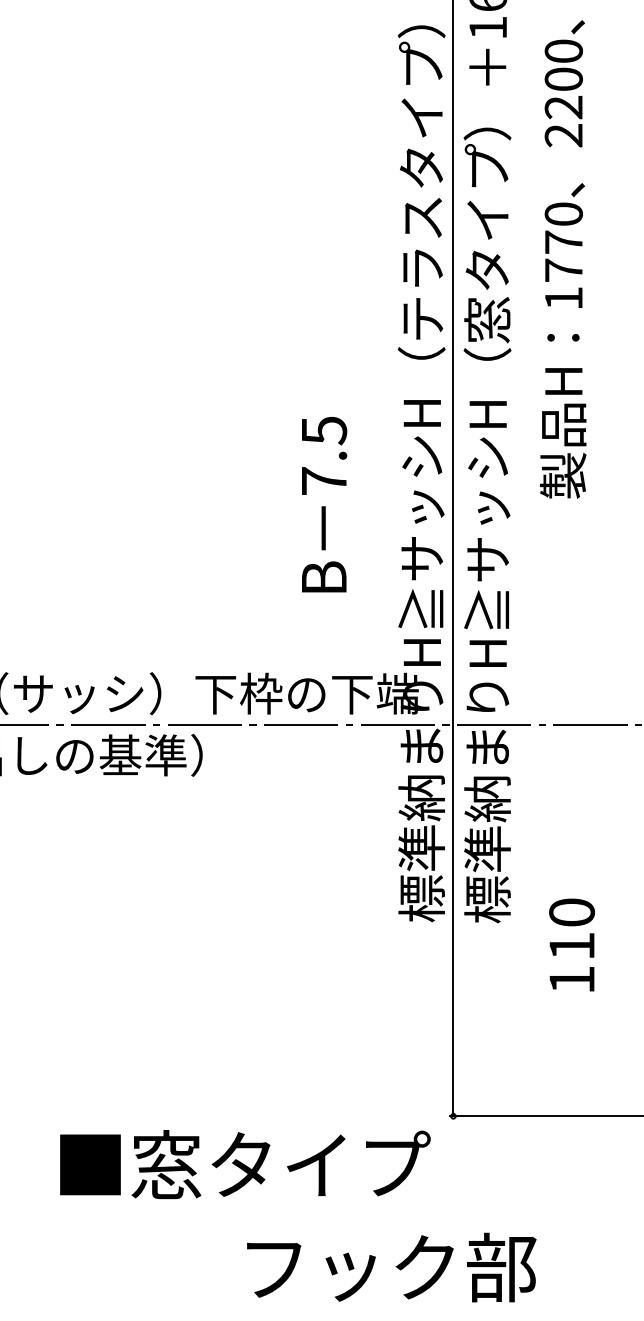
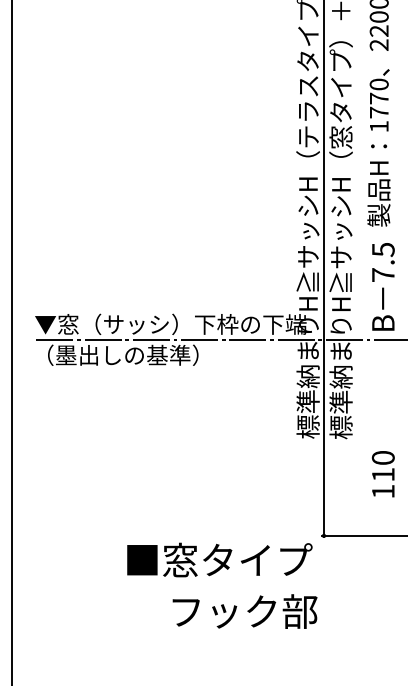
text: (324, 503) -> (383, 286), moved
text: (570, 945) -> (382, 474), moved
text: (390, 1267) -> (244, 611), moved

